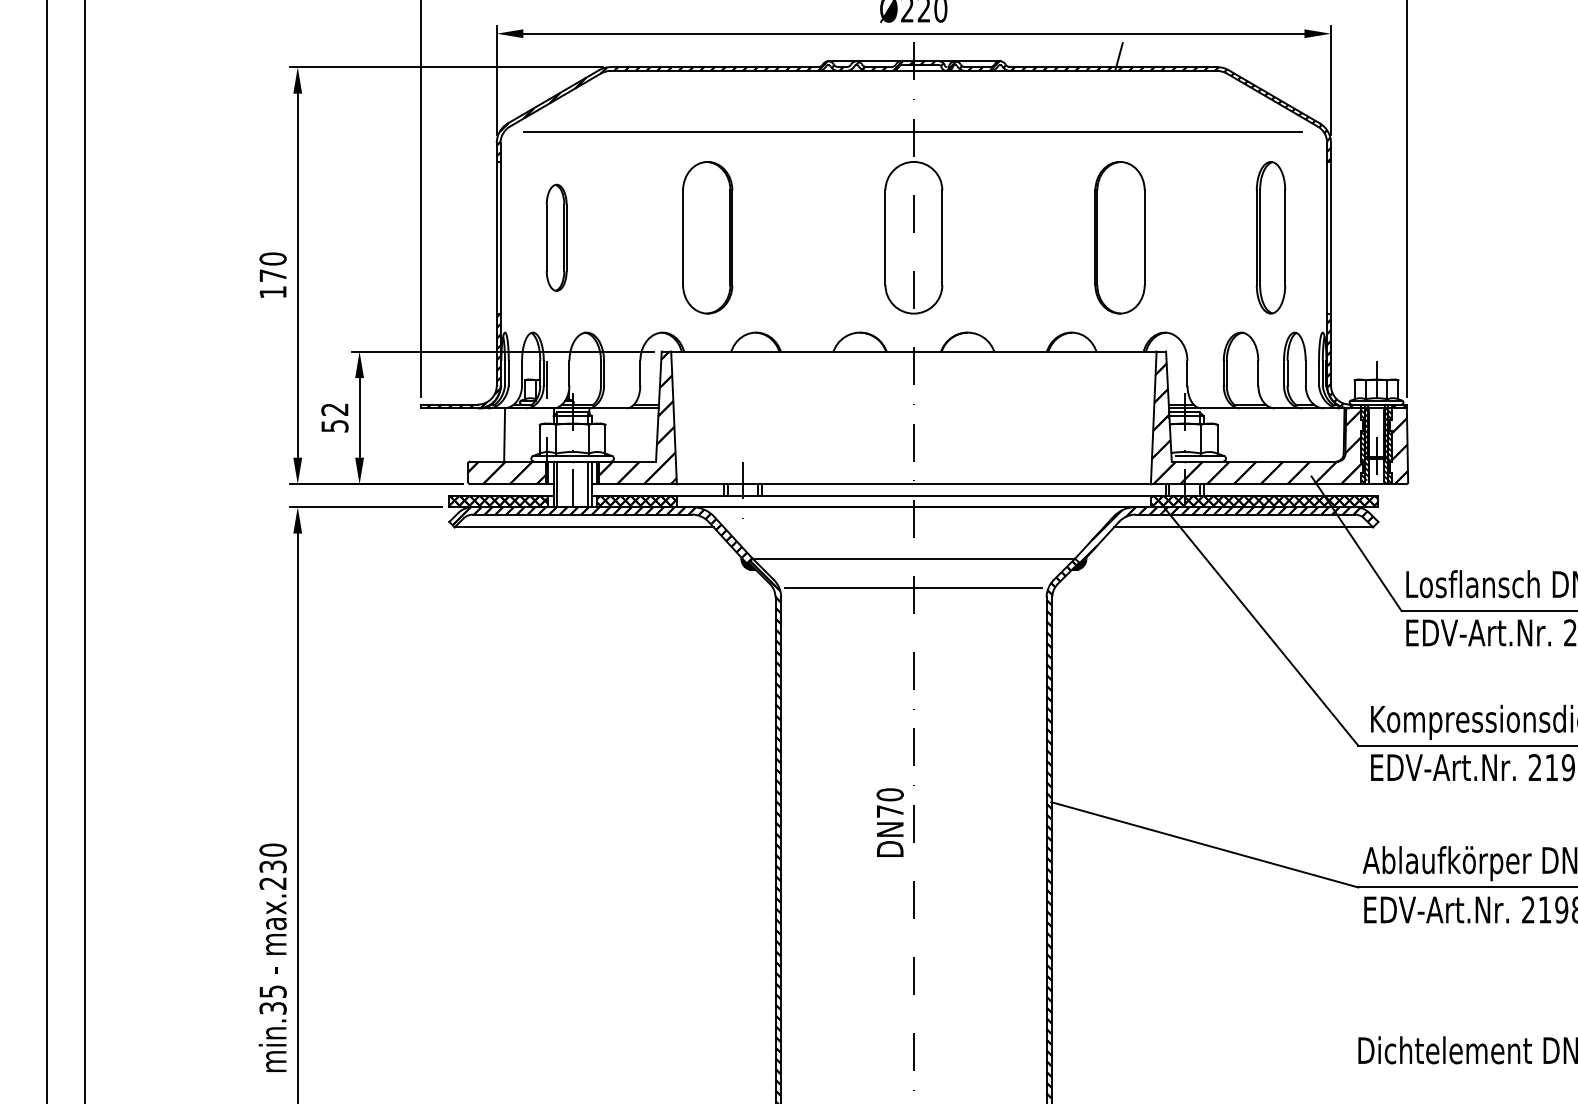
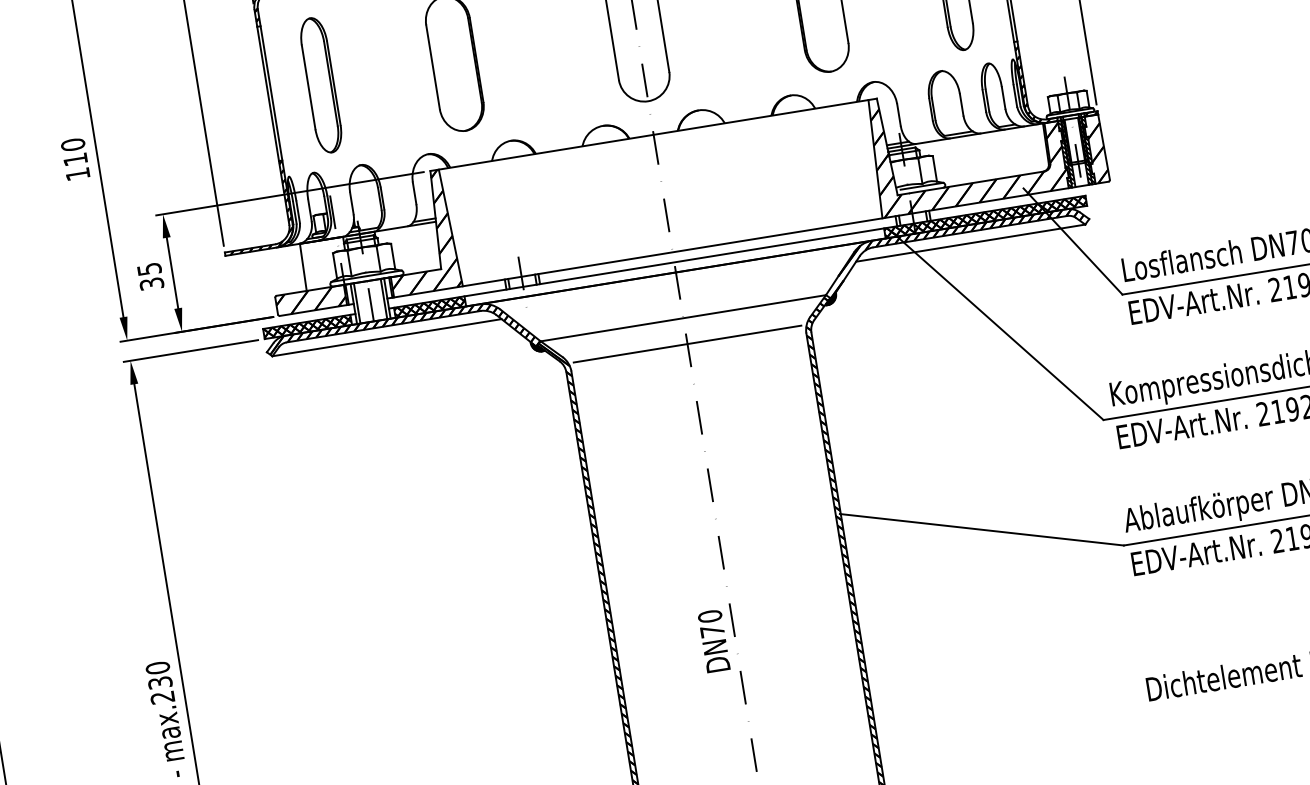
part: (556, 237) -> (320, 85), size x1.43
text: (272, 275) -> (75, 159), 170 -> 110
text: (334, 417) -> (150, 276), 52 -> 35
text: (889, 822) -> (713, 641), moved

